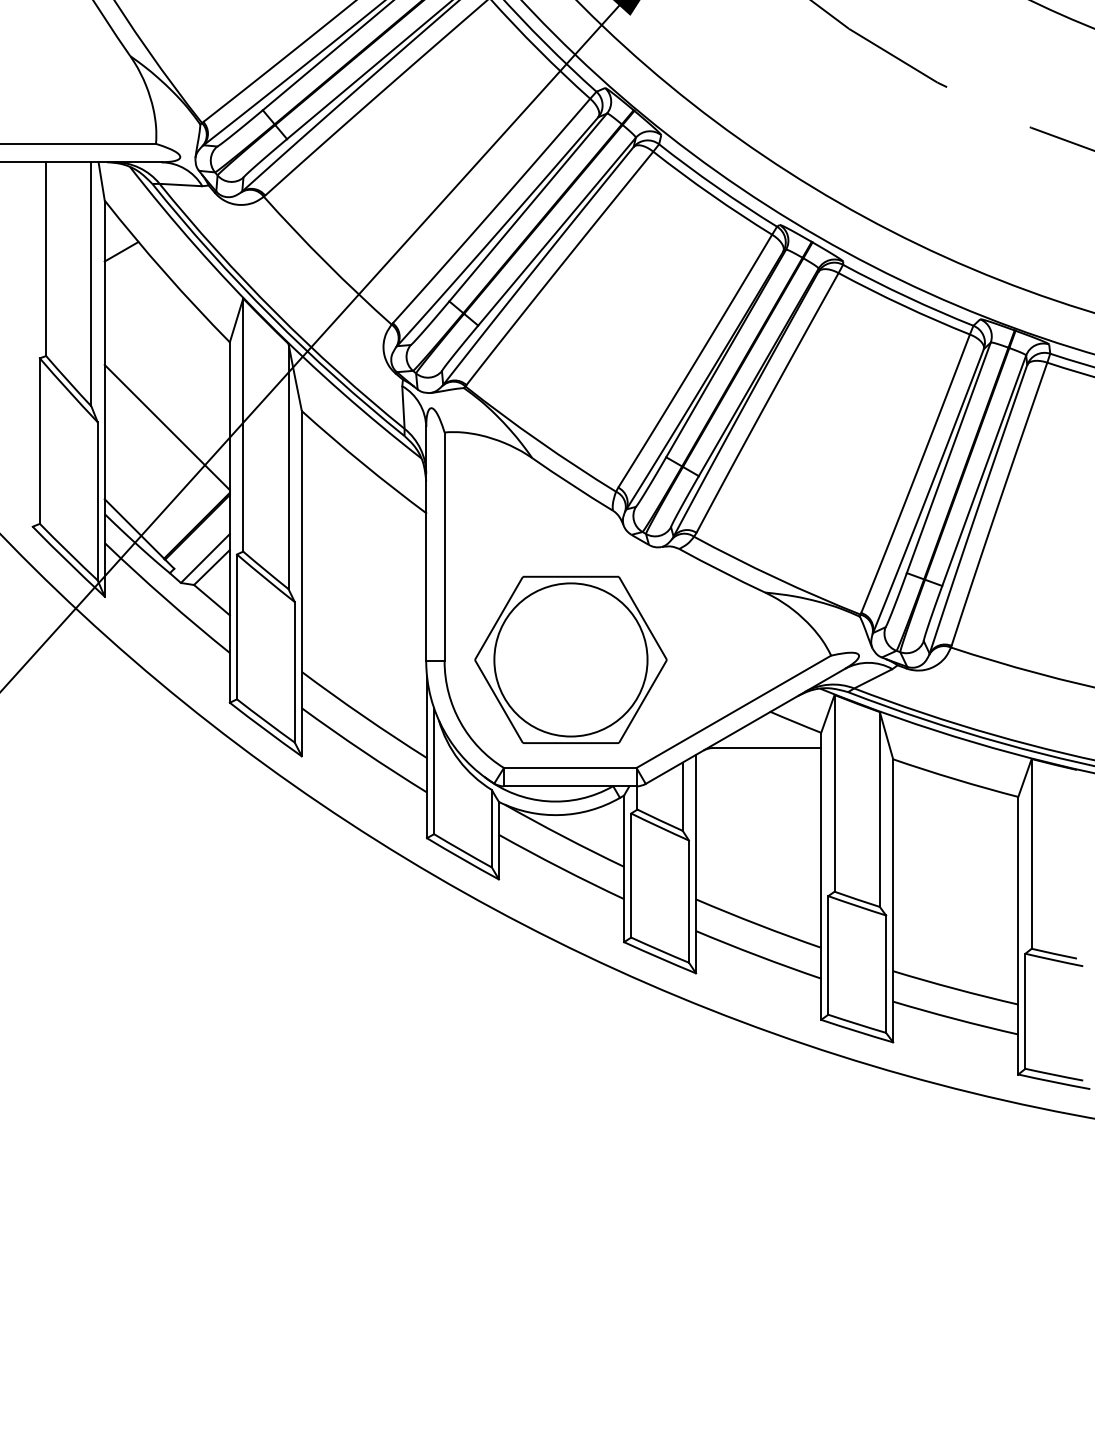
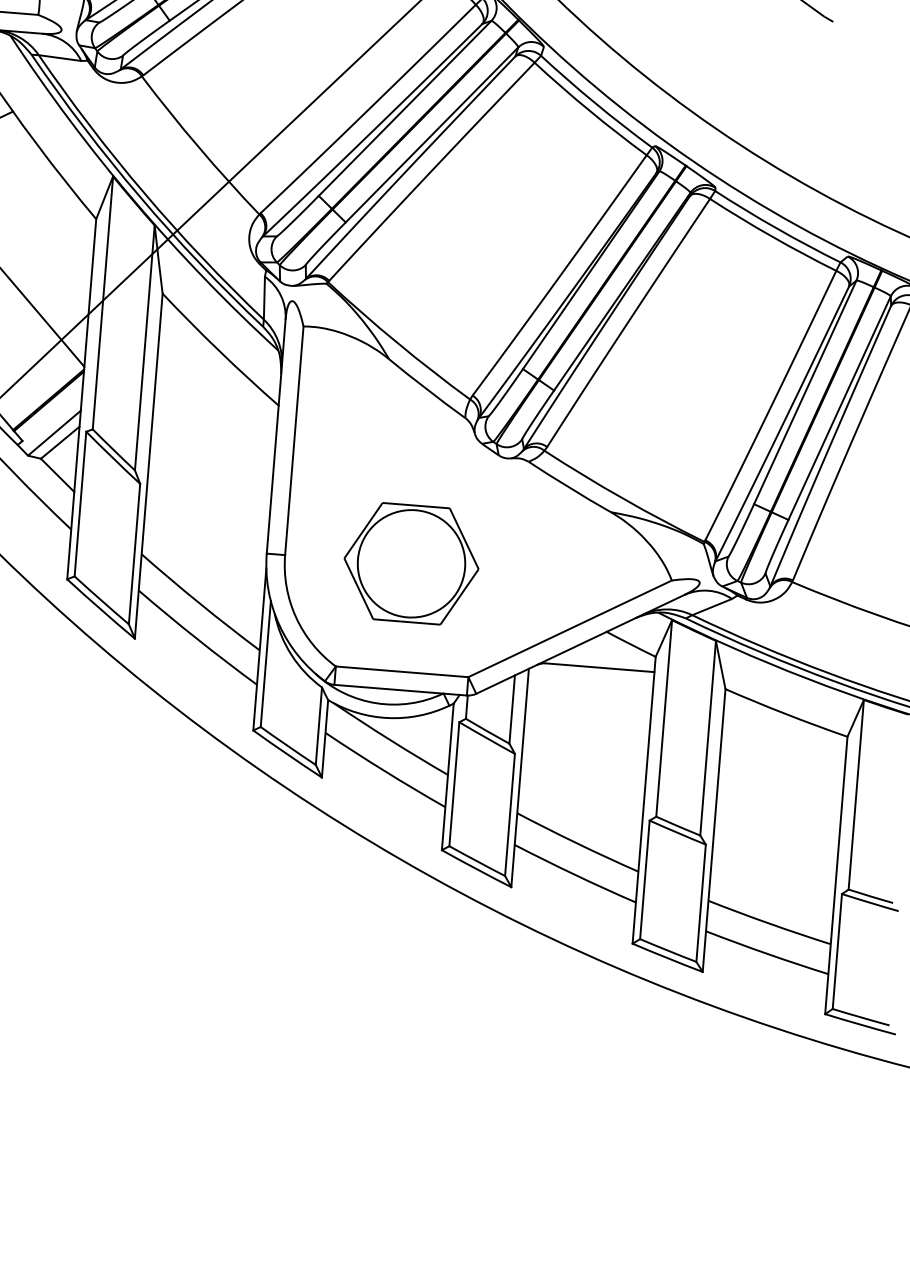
part: (570, 659) -> (411, 563), size x0.7

